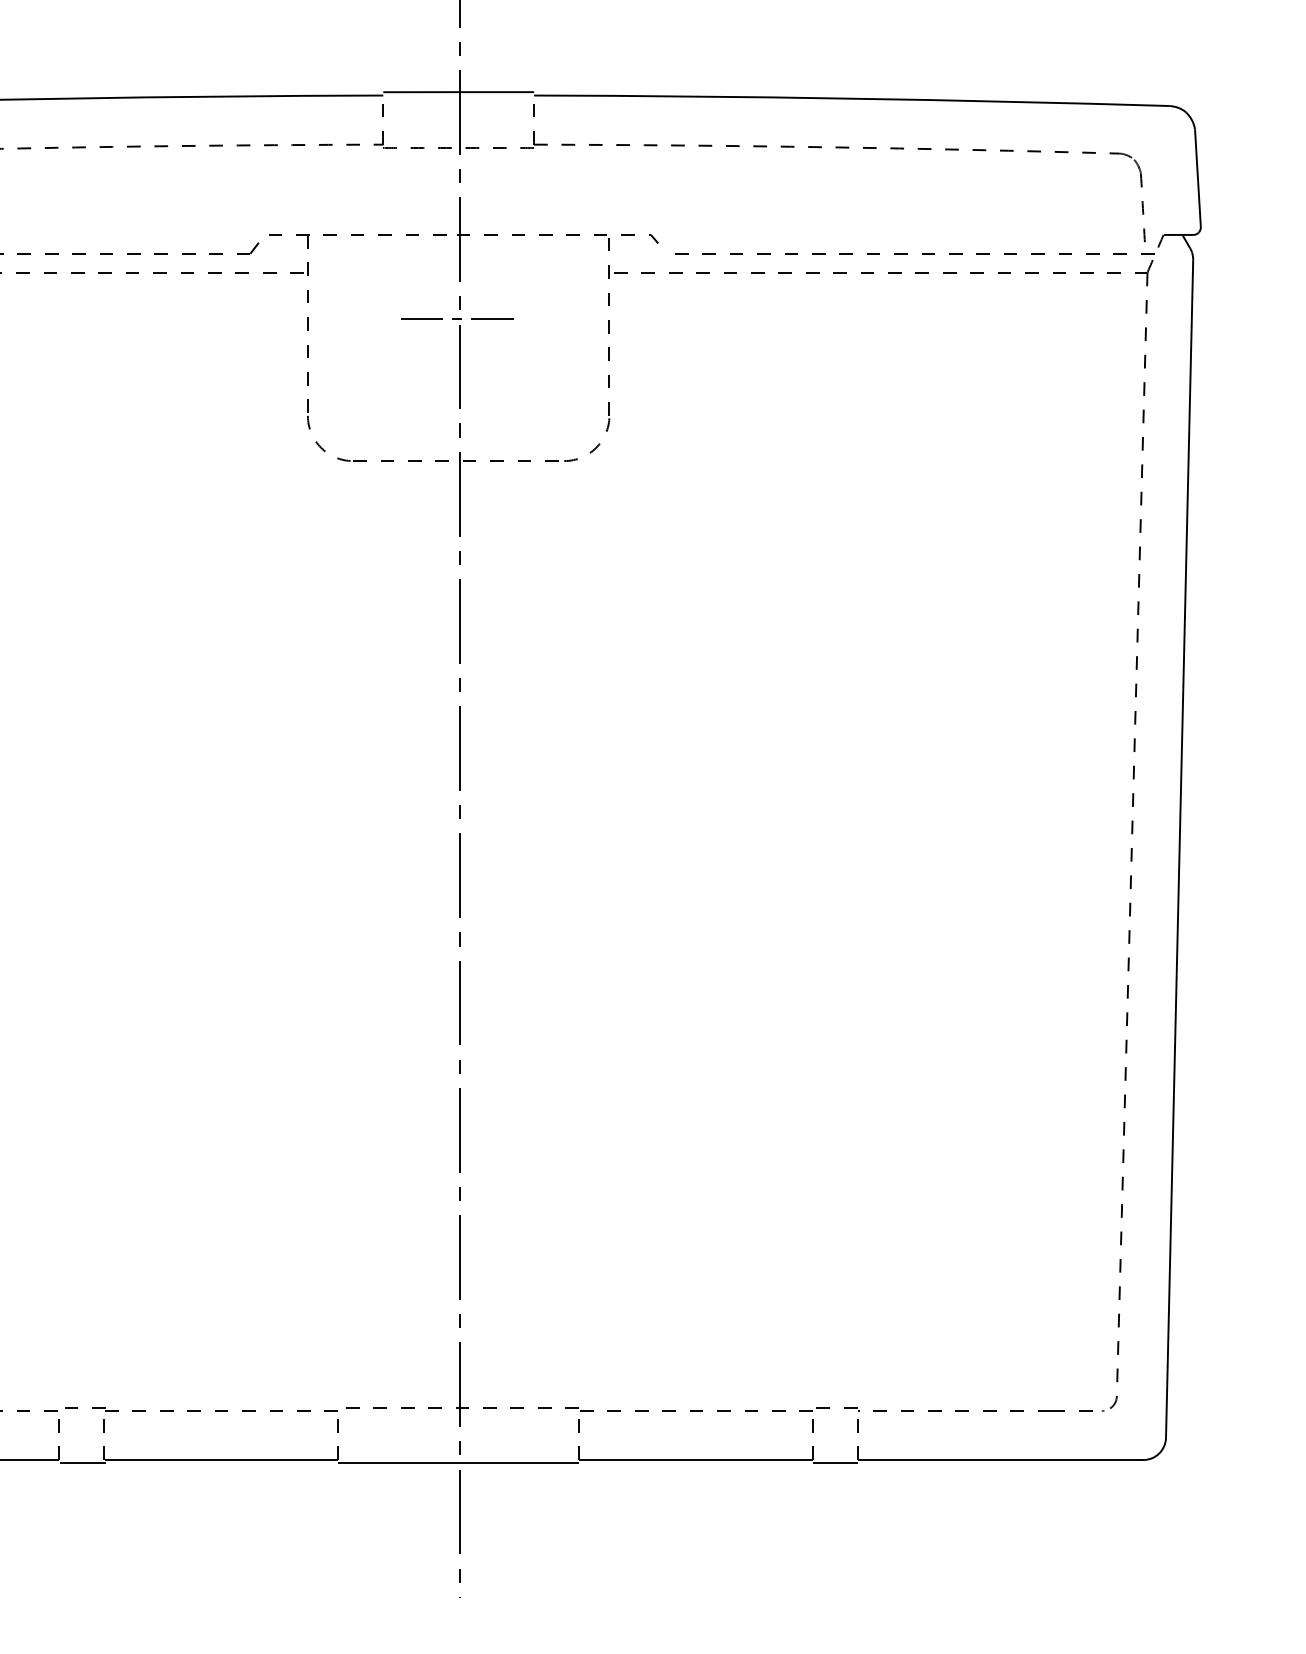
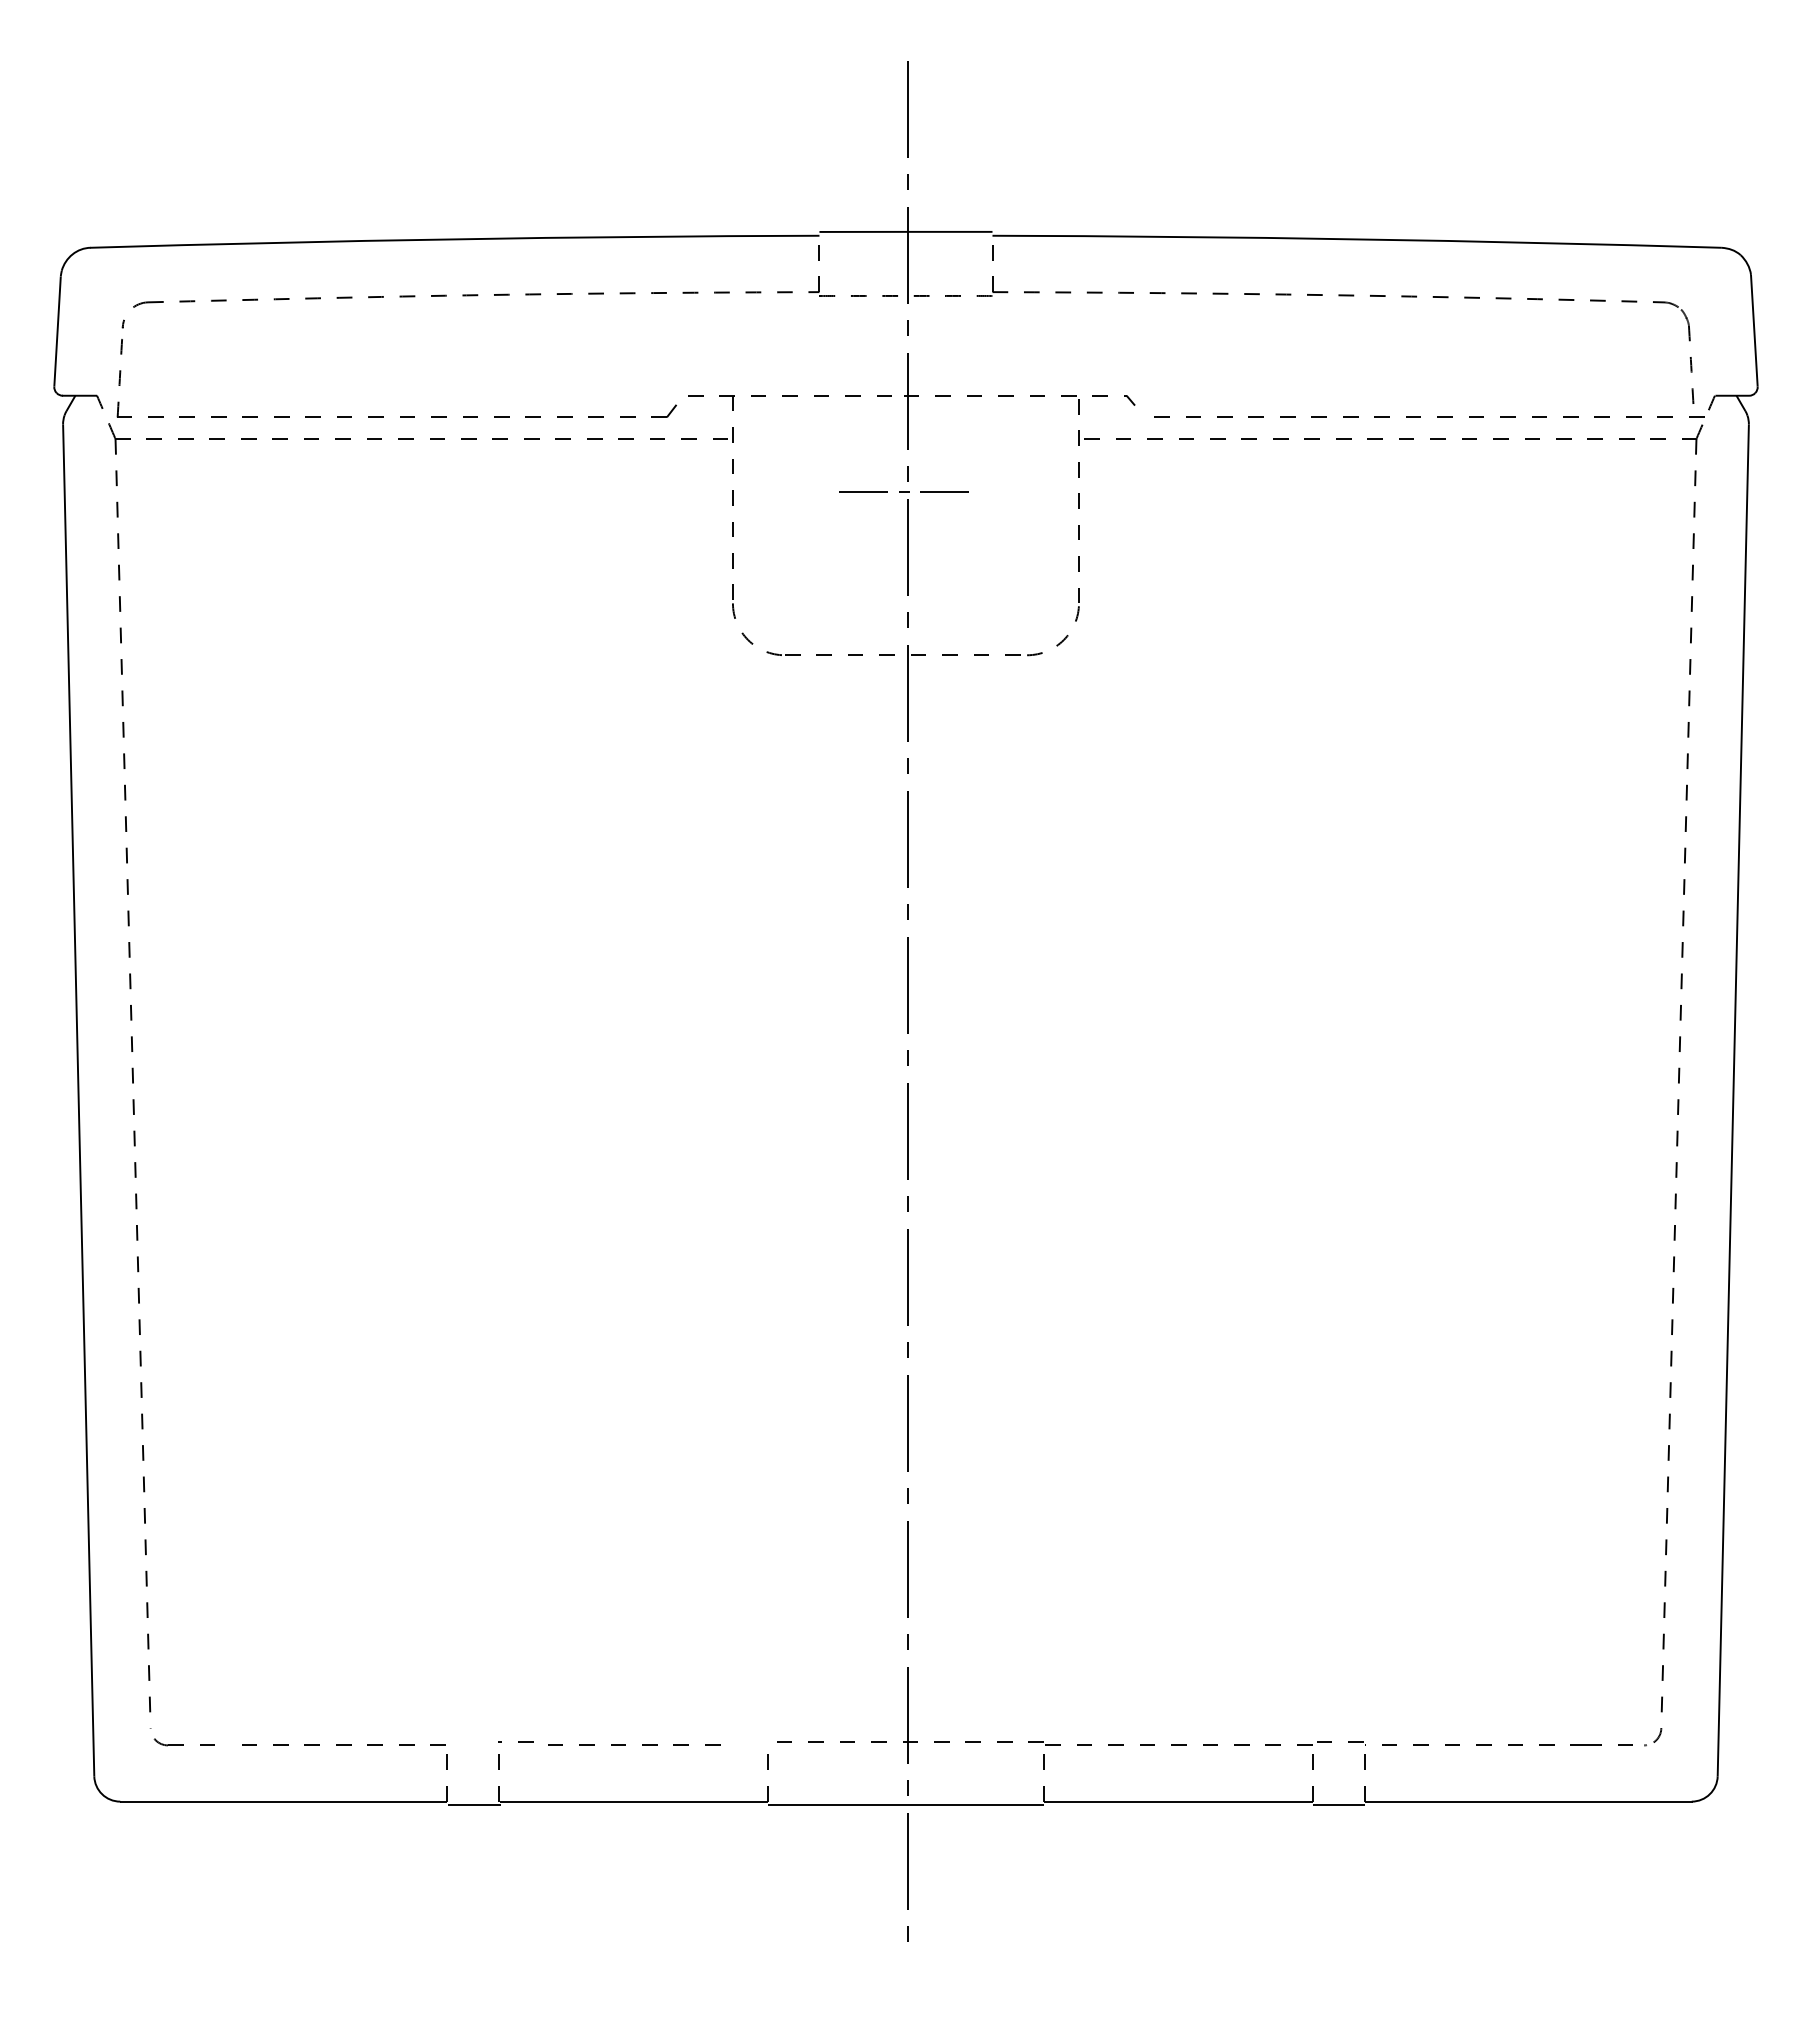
part: (201, 1409) -> (610, 1743), size x0.7

